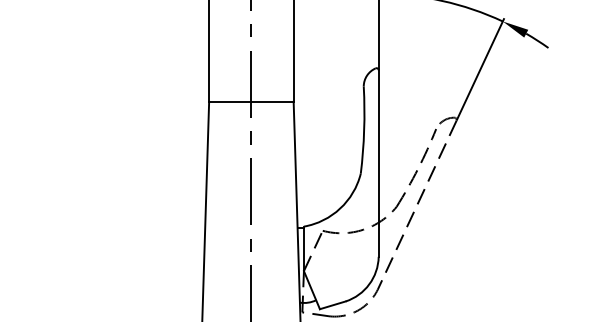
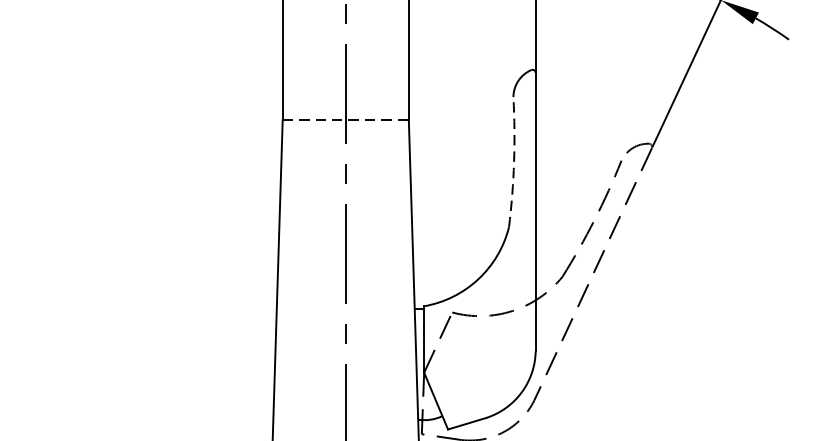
line: (251, 101) -> (345, 119), solid -> dashed
arc: (364, 130) -> (514, 162), solid -> dashed

